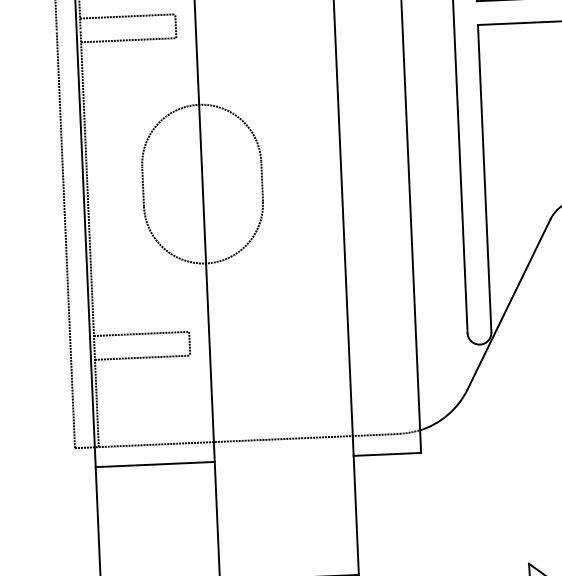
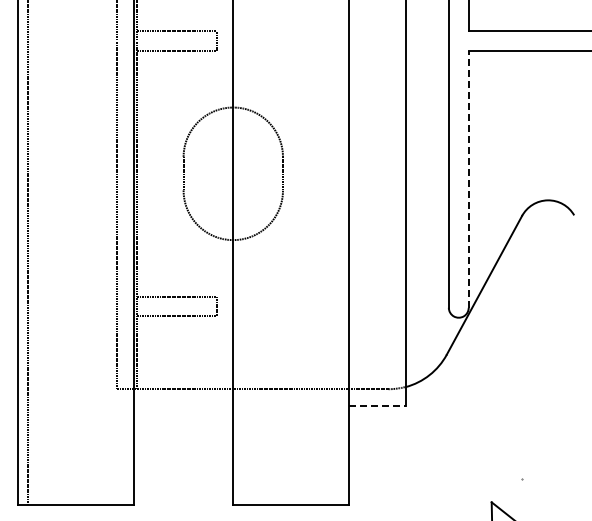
line: (484, 177) -> (468, 178), solid -> dashed
line: (388, 453) -> (378, 405), solid -> dashed
line: (155, 463) -> (183, 405), removed

